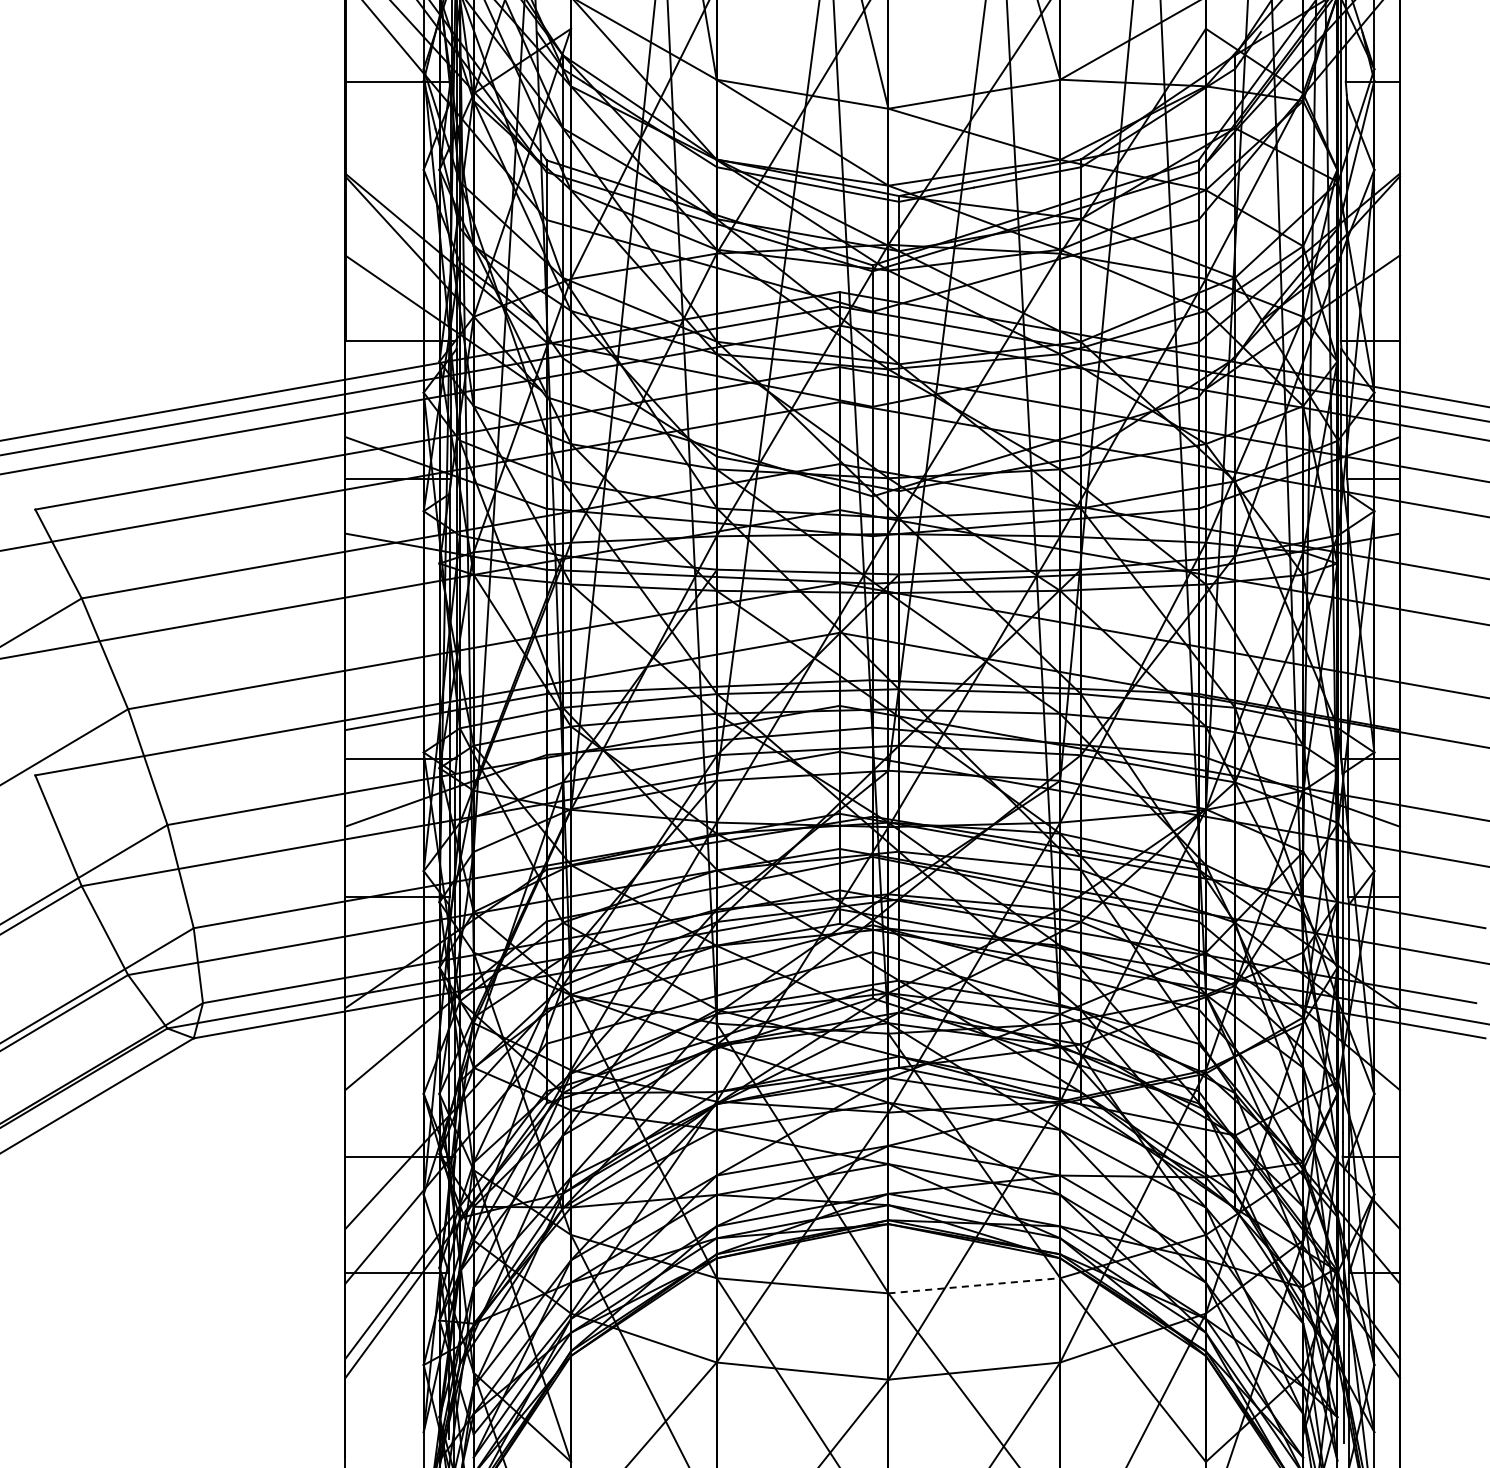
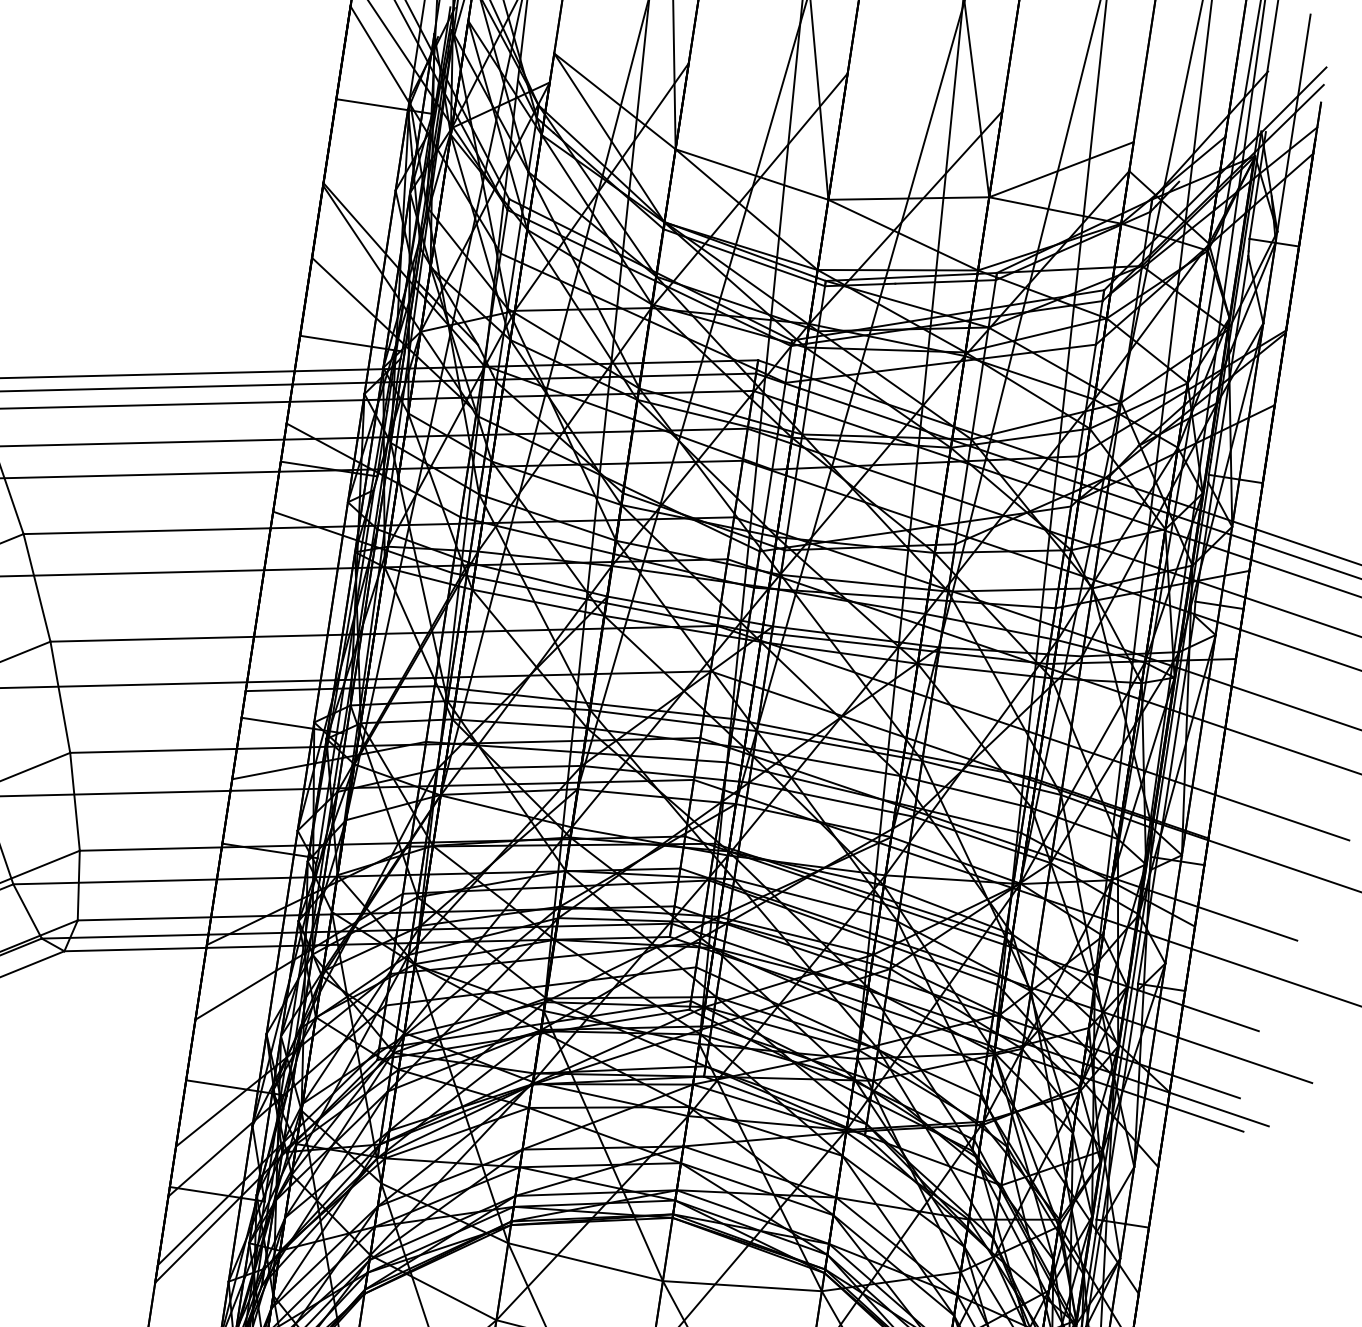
line: (974, 1285) -> (742, 1285), dashed -> solid

